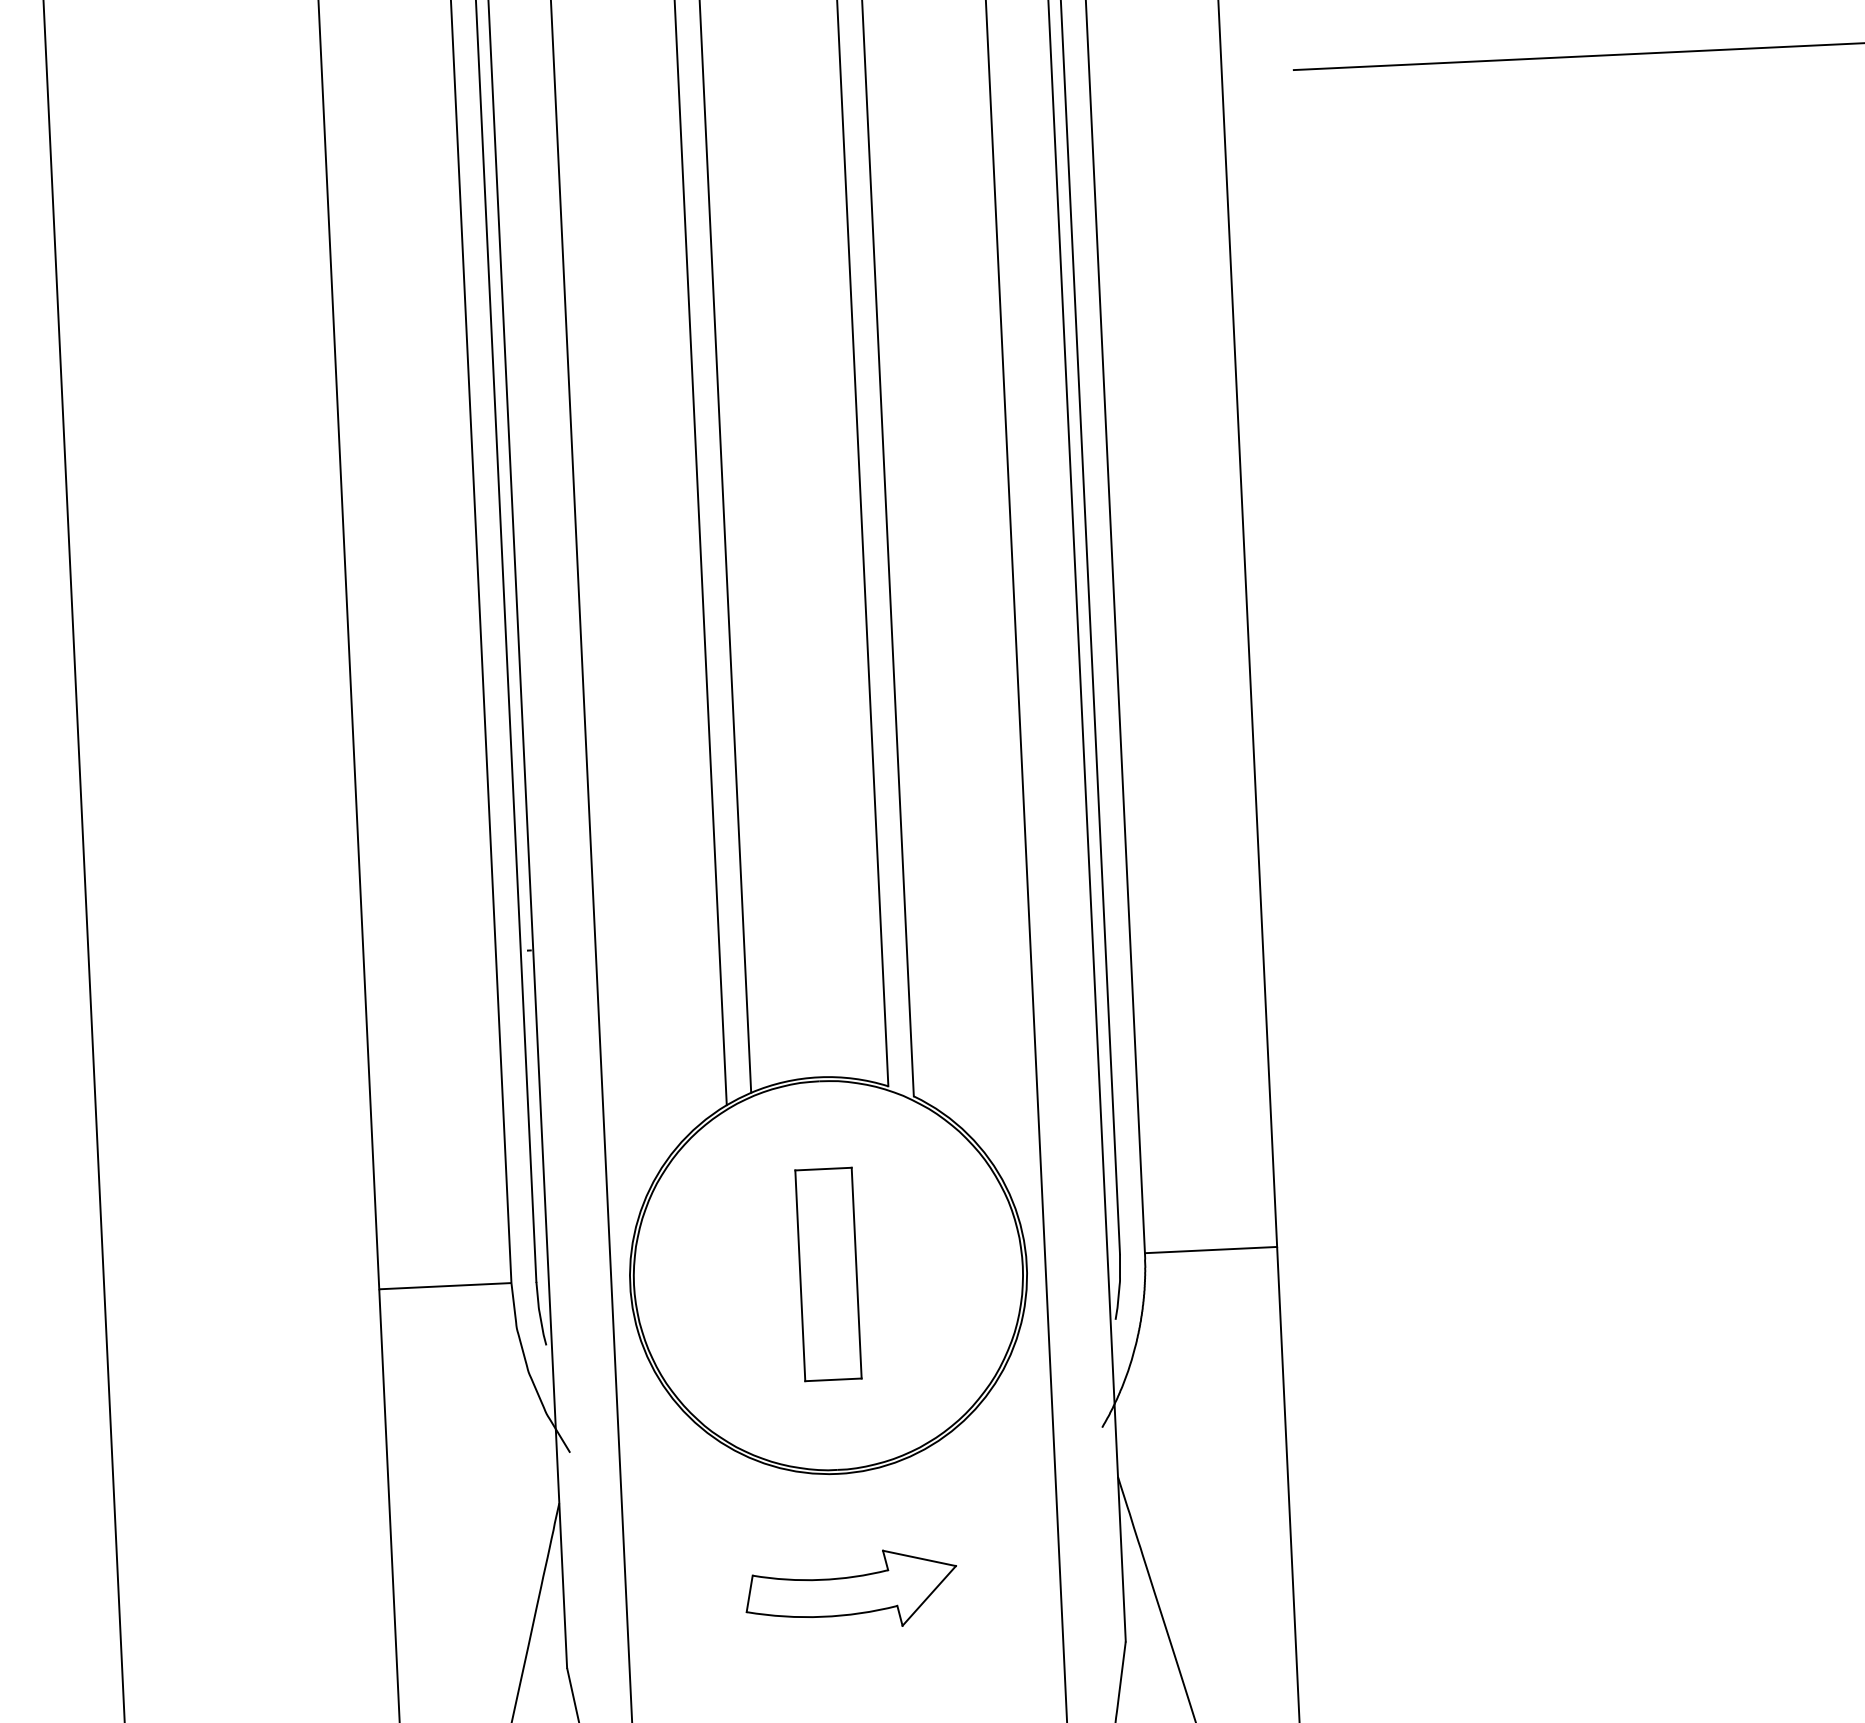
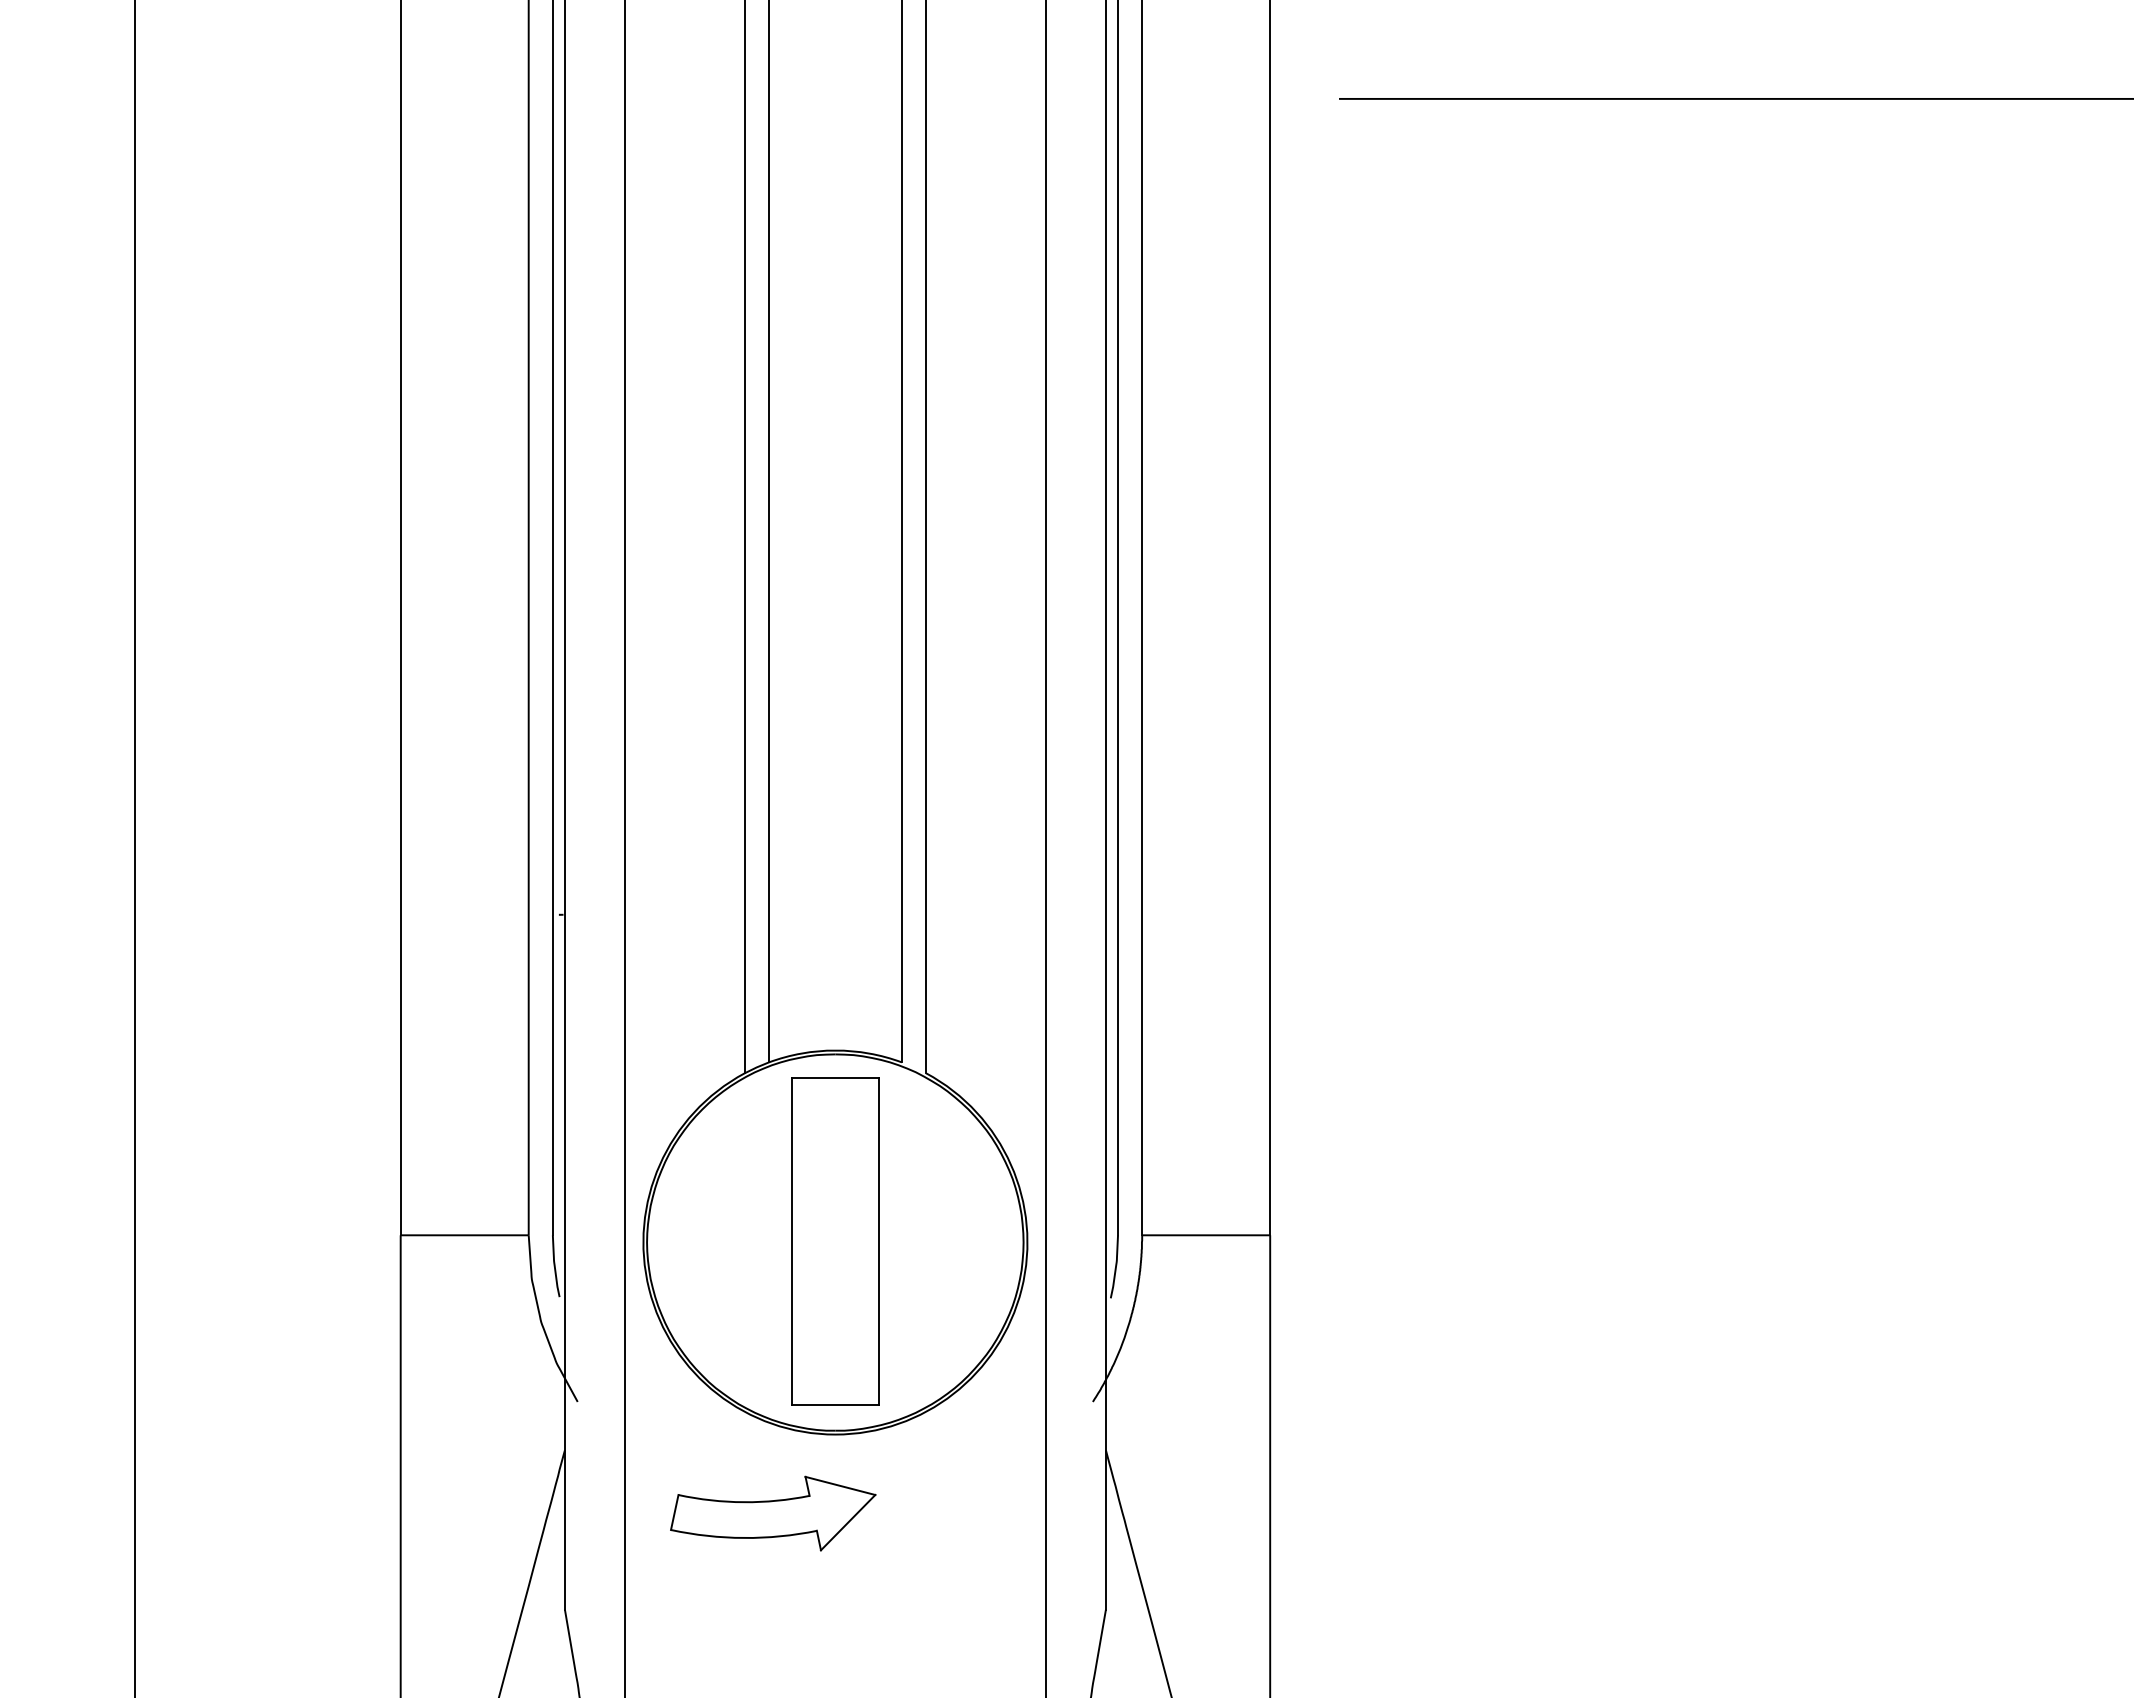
part: (828, 1274) -> (835, 1241), size x1.6
part: (851, 1590) -> (773, 1513), moved

